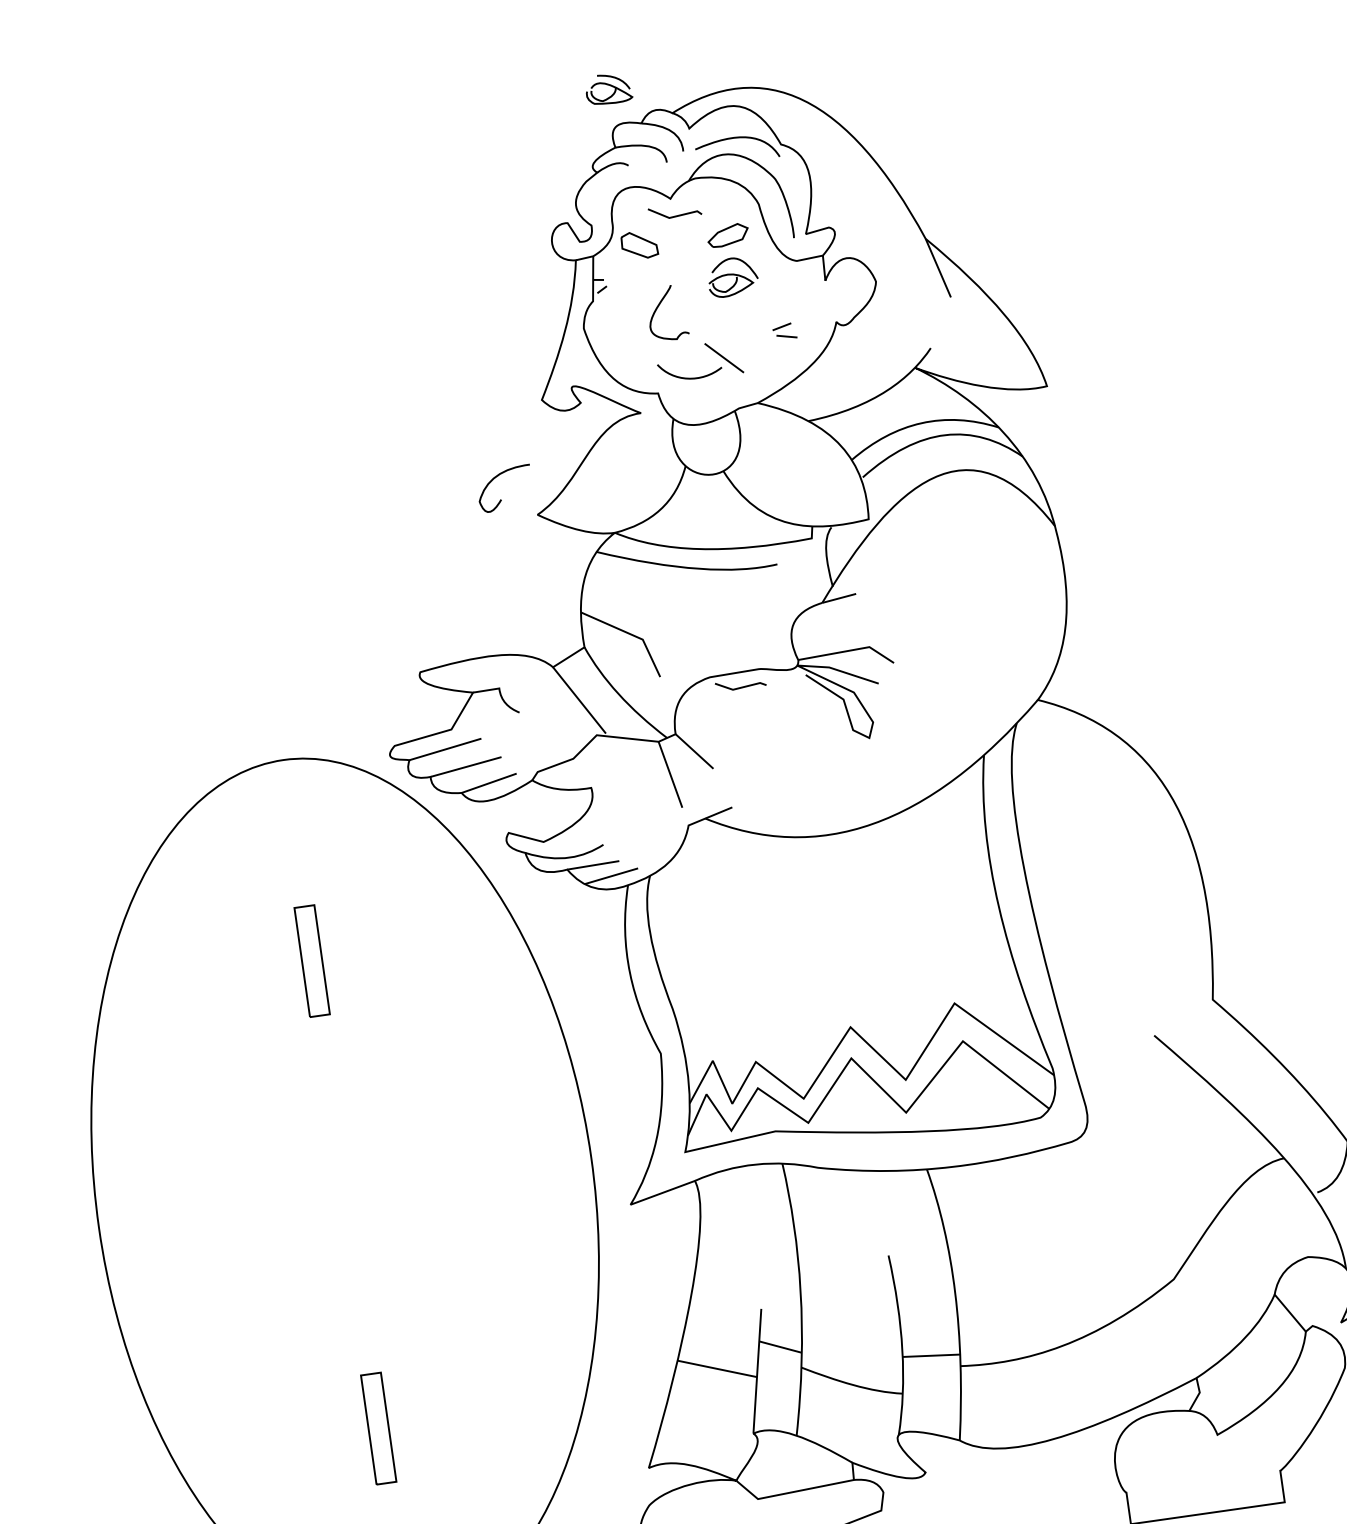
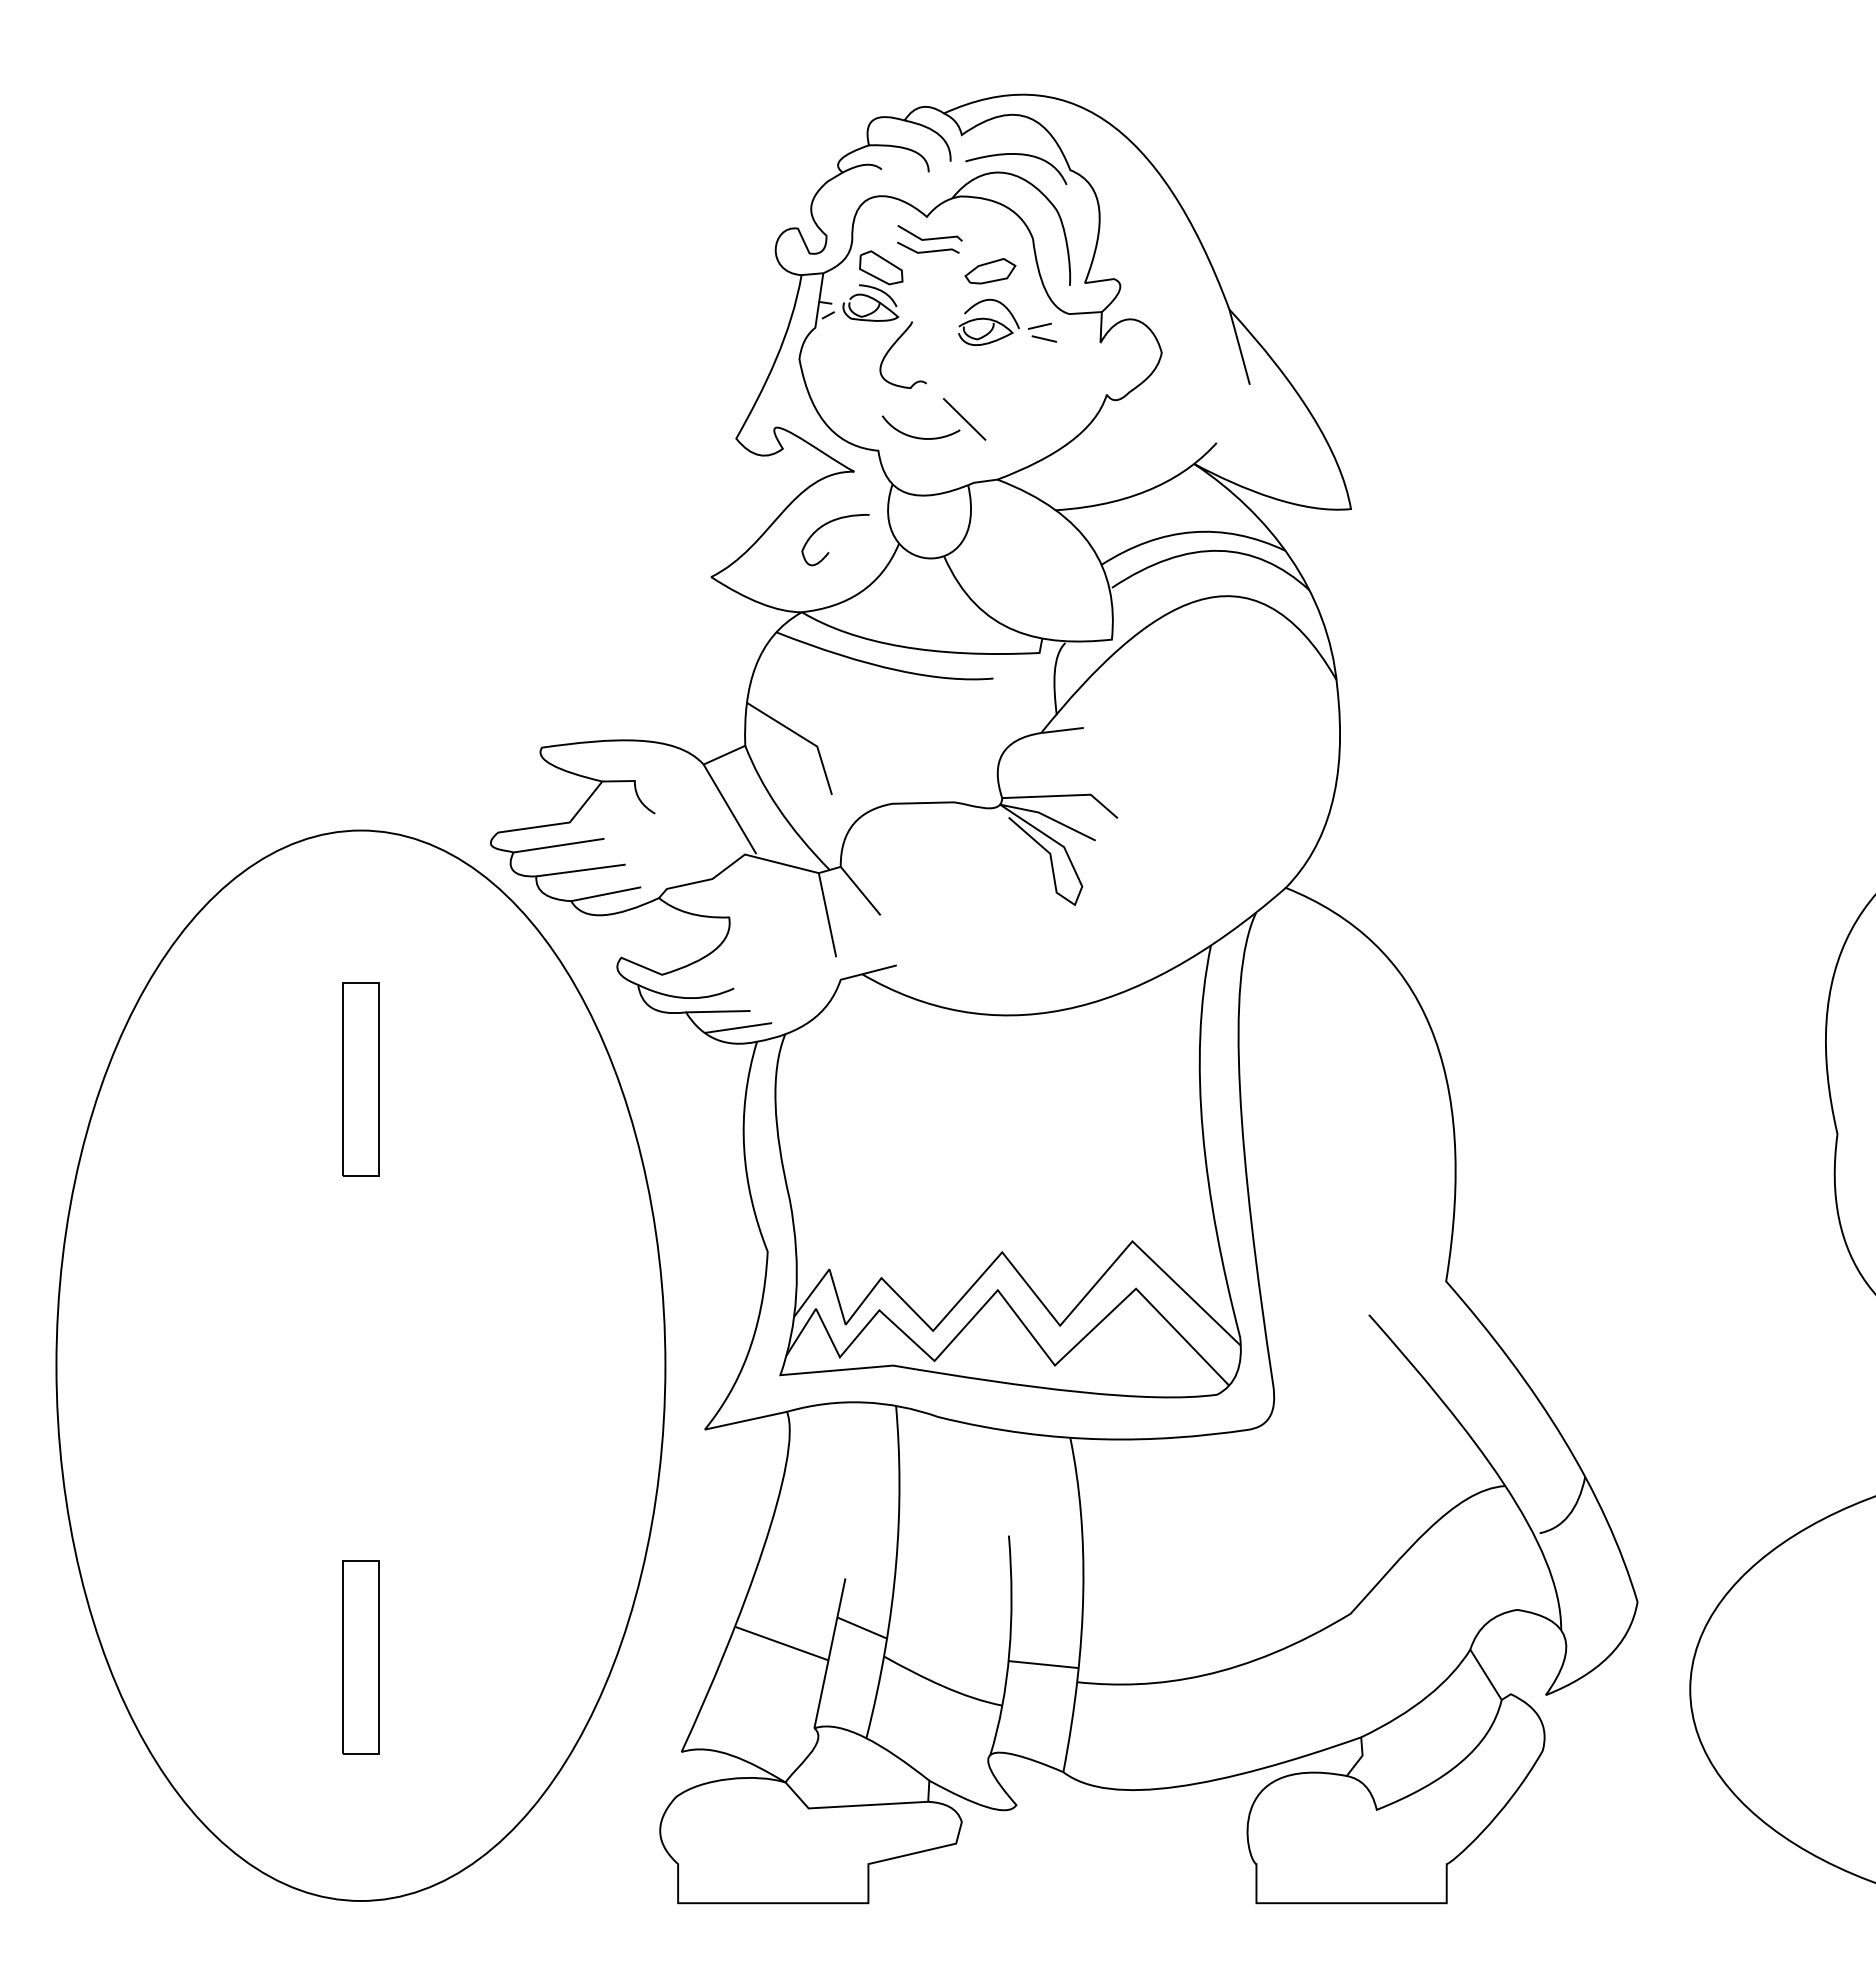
part: (608, 88) -> (870, 302), moved
part: (784, 331) -> (1042, 332), moved
curve: (501, 499) -> (829, 552), moved
curve: (741, 686) -> (928, 250), moved
part: (311, 961) -> (360, 1079), size x1.43
part: (378, 1428) -> (360, 1657), size x1.43

